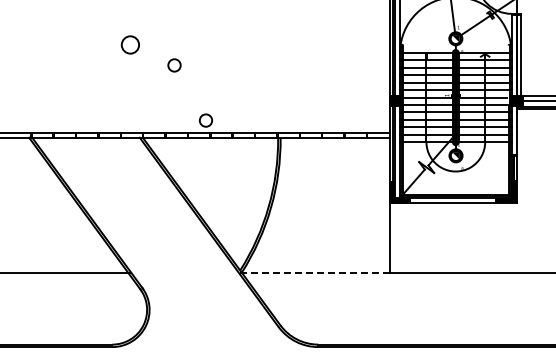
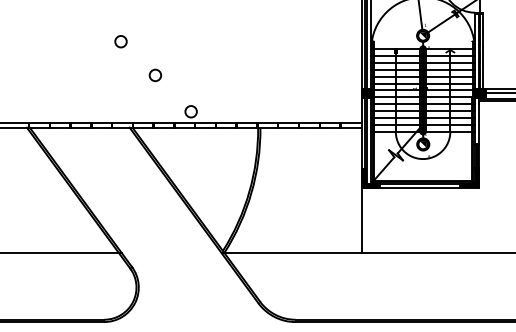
circle: (130, 45) -> (121, 42), size x0.71
circle: (174, 65) -> (155, 75), moved
line: (313, 272) -> (290, 252), dashed -> solid

